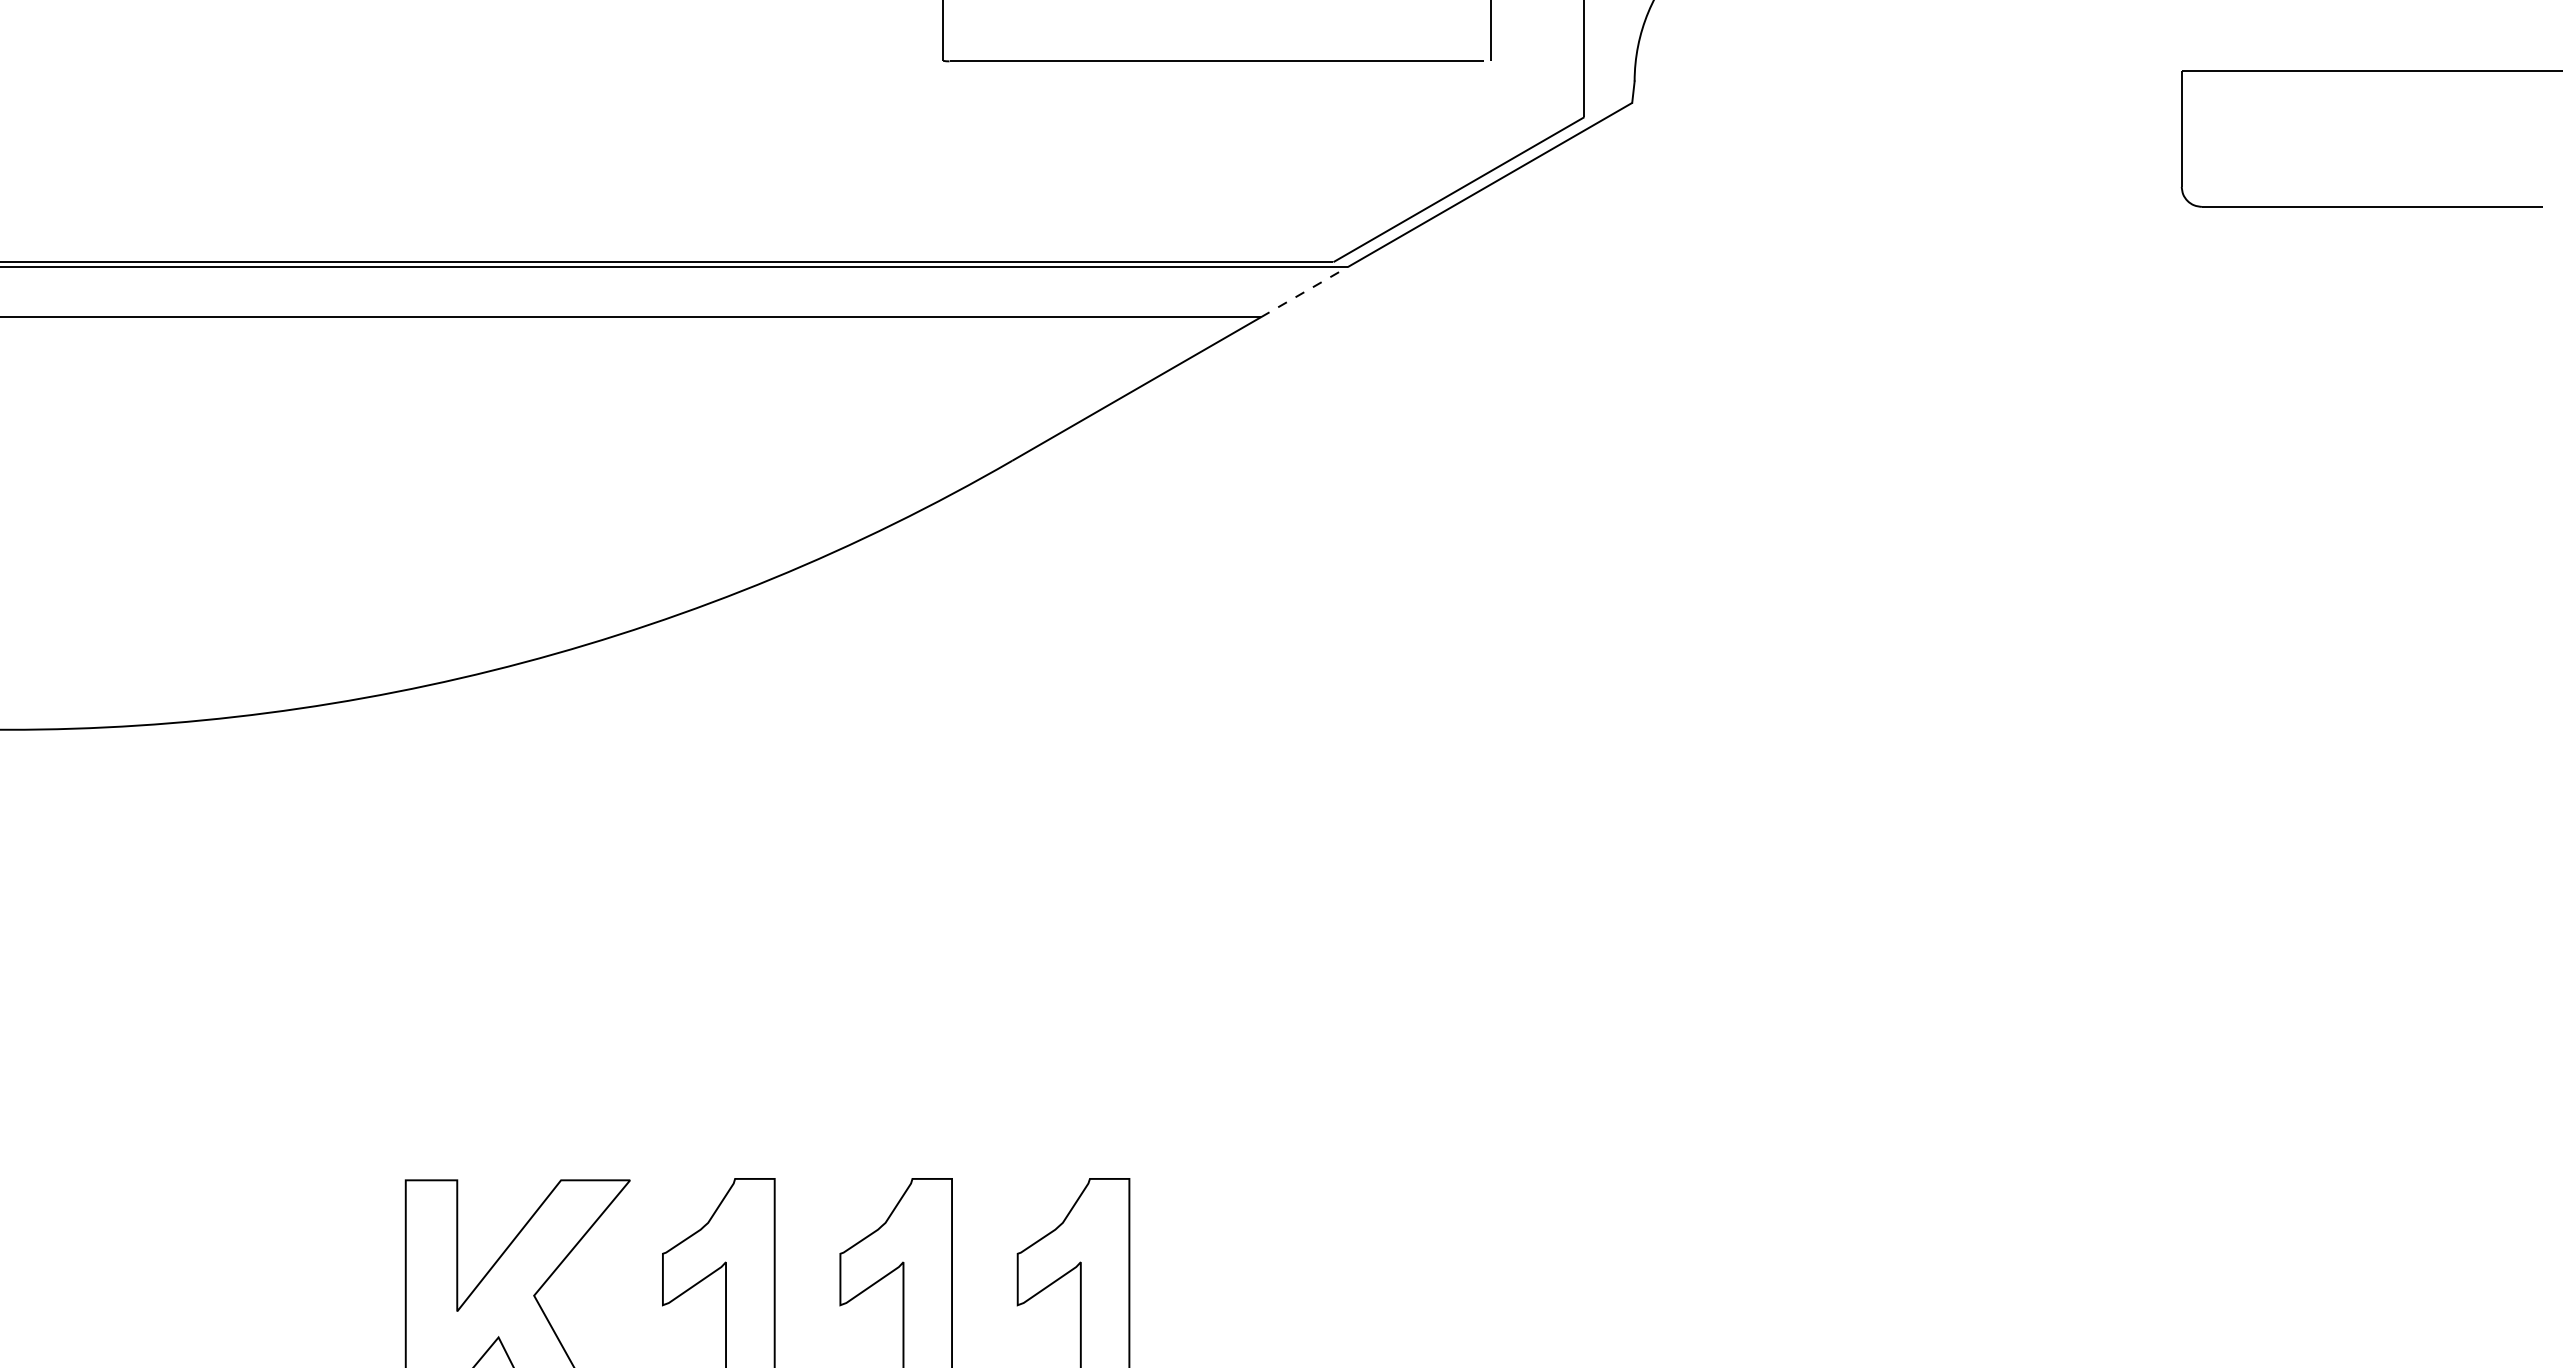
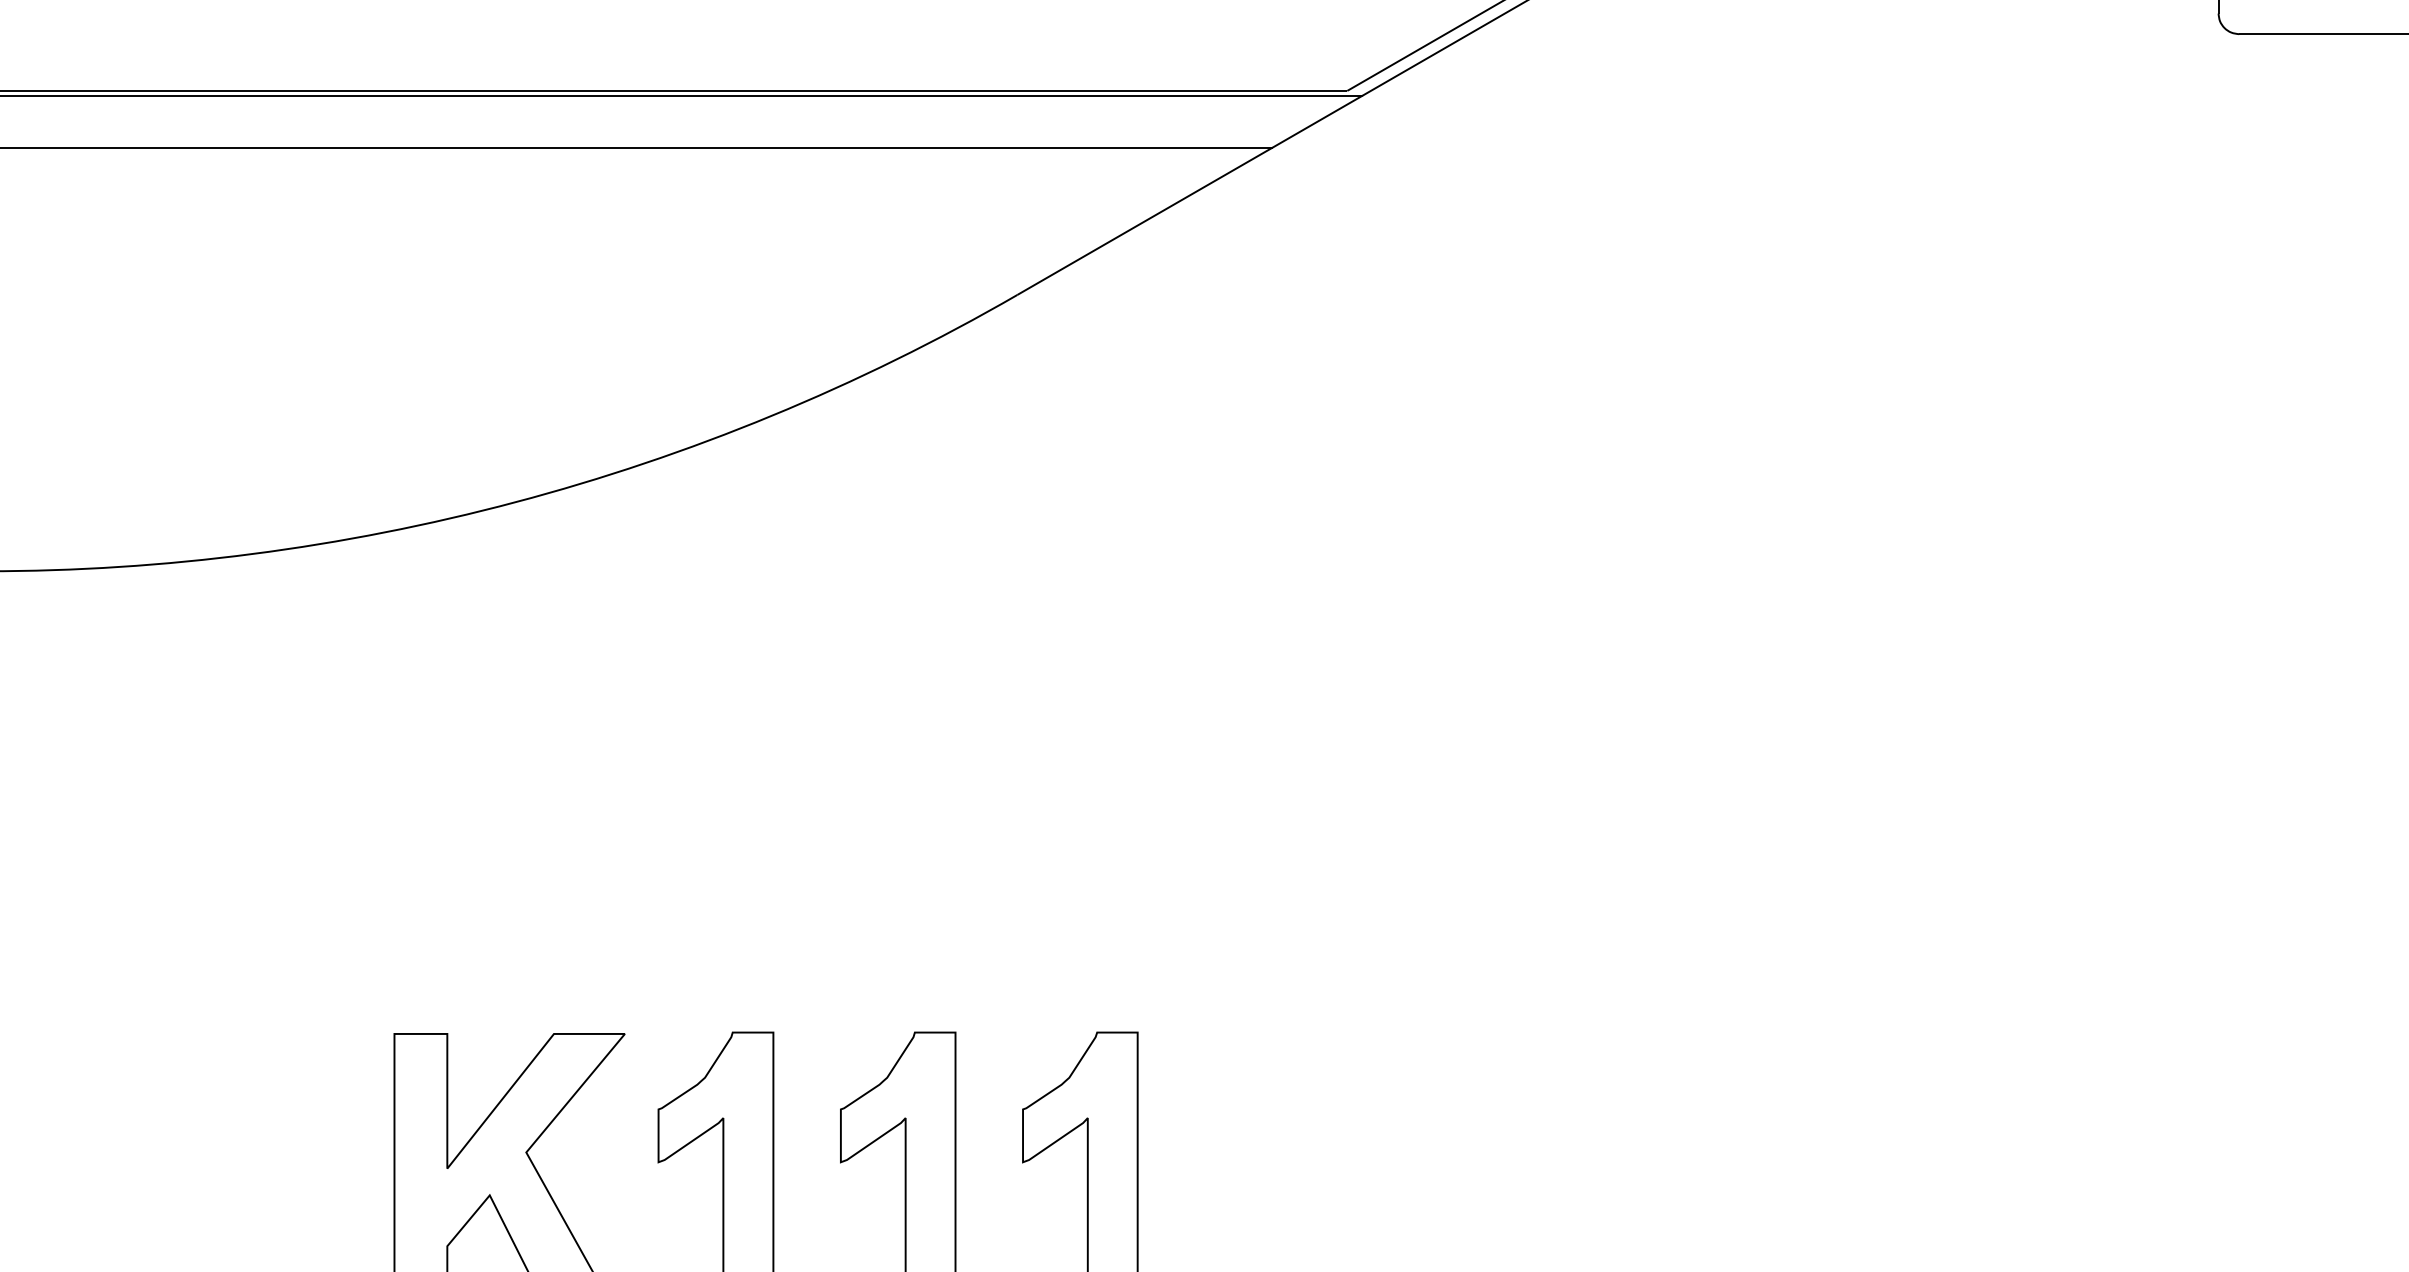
line: (1304, 292) -> (1317, 122), dashed -> solid

